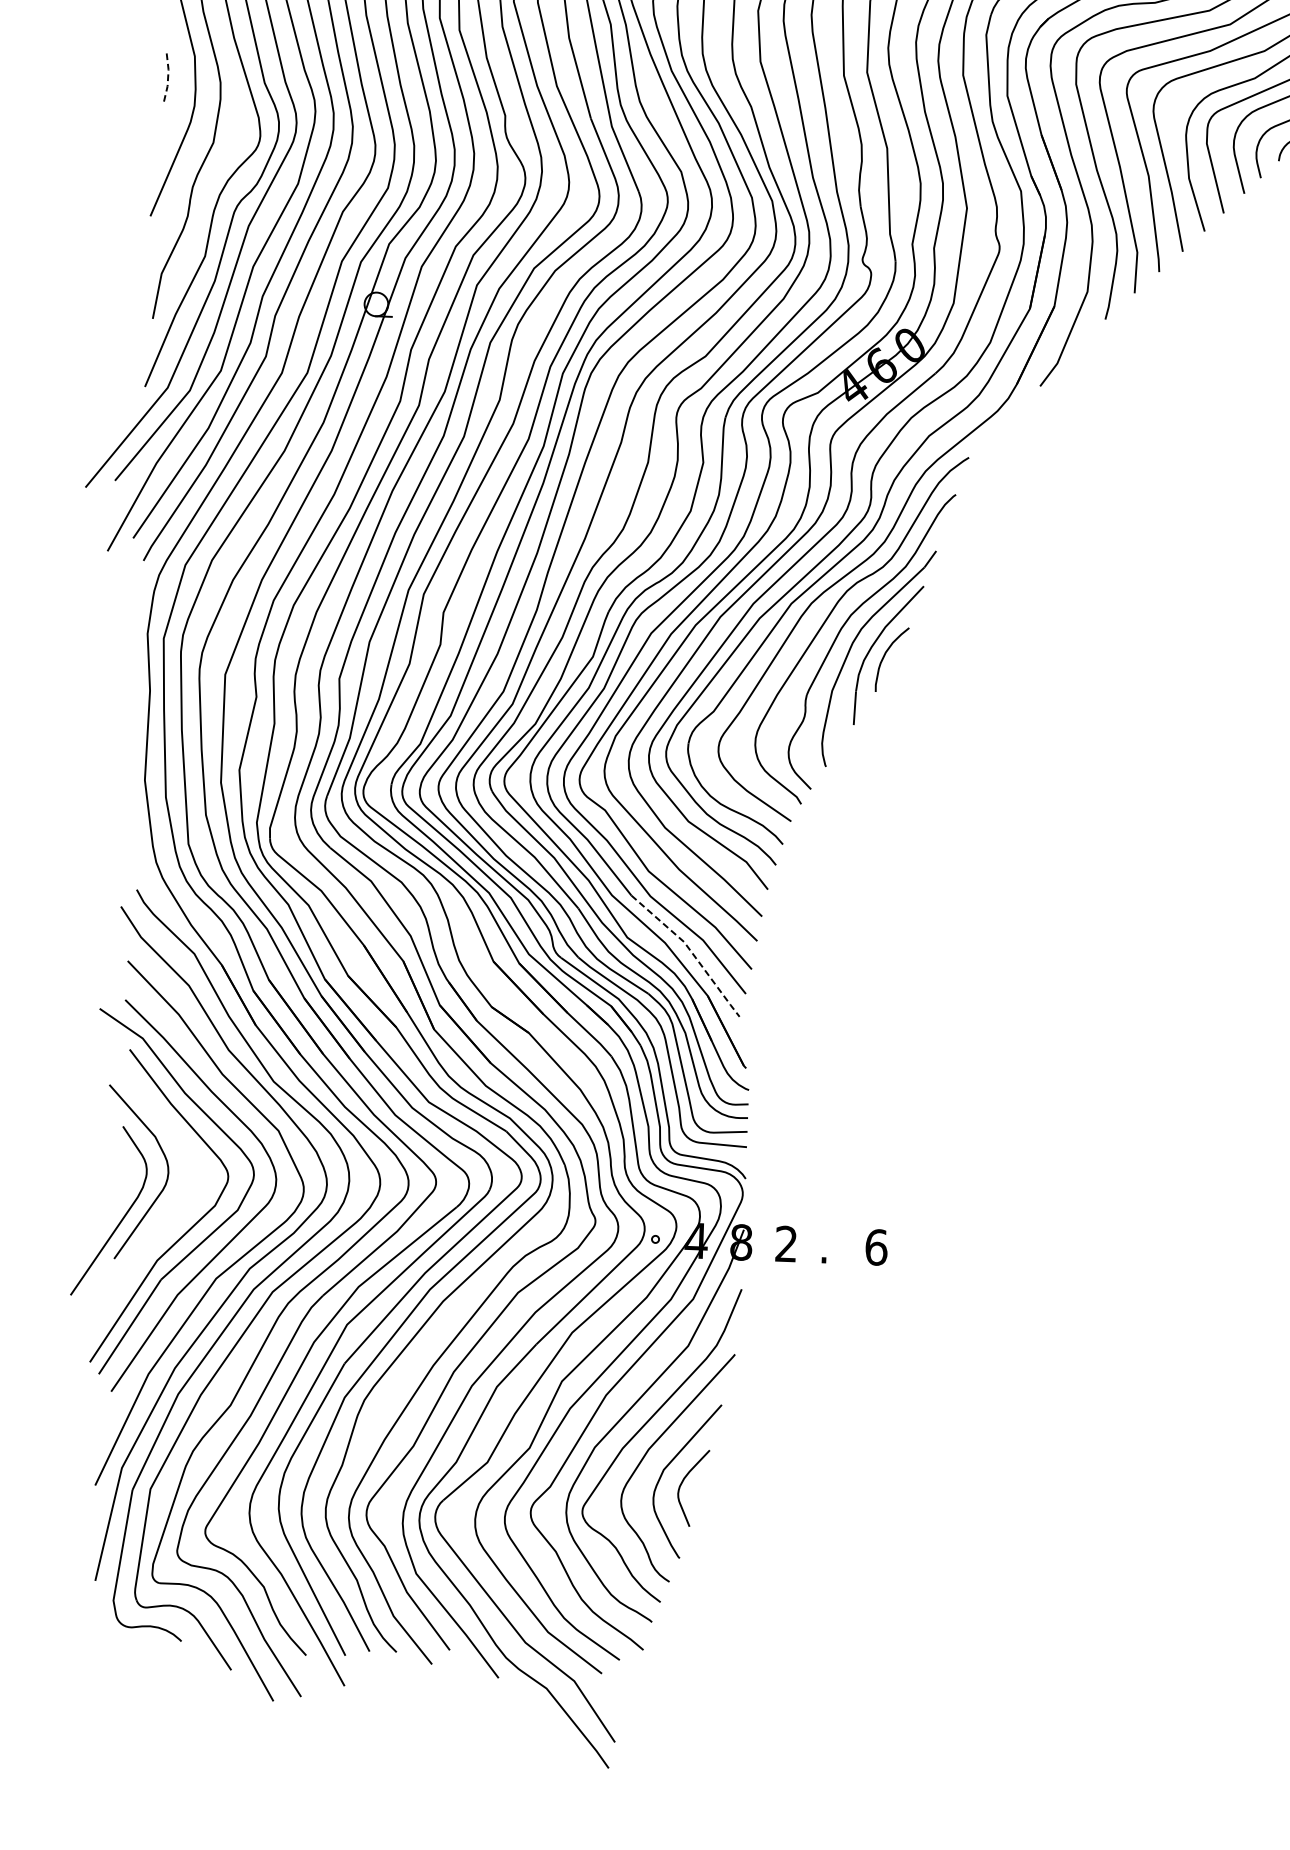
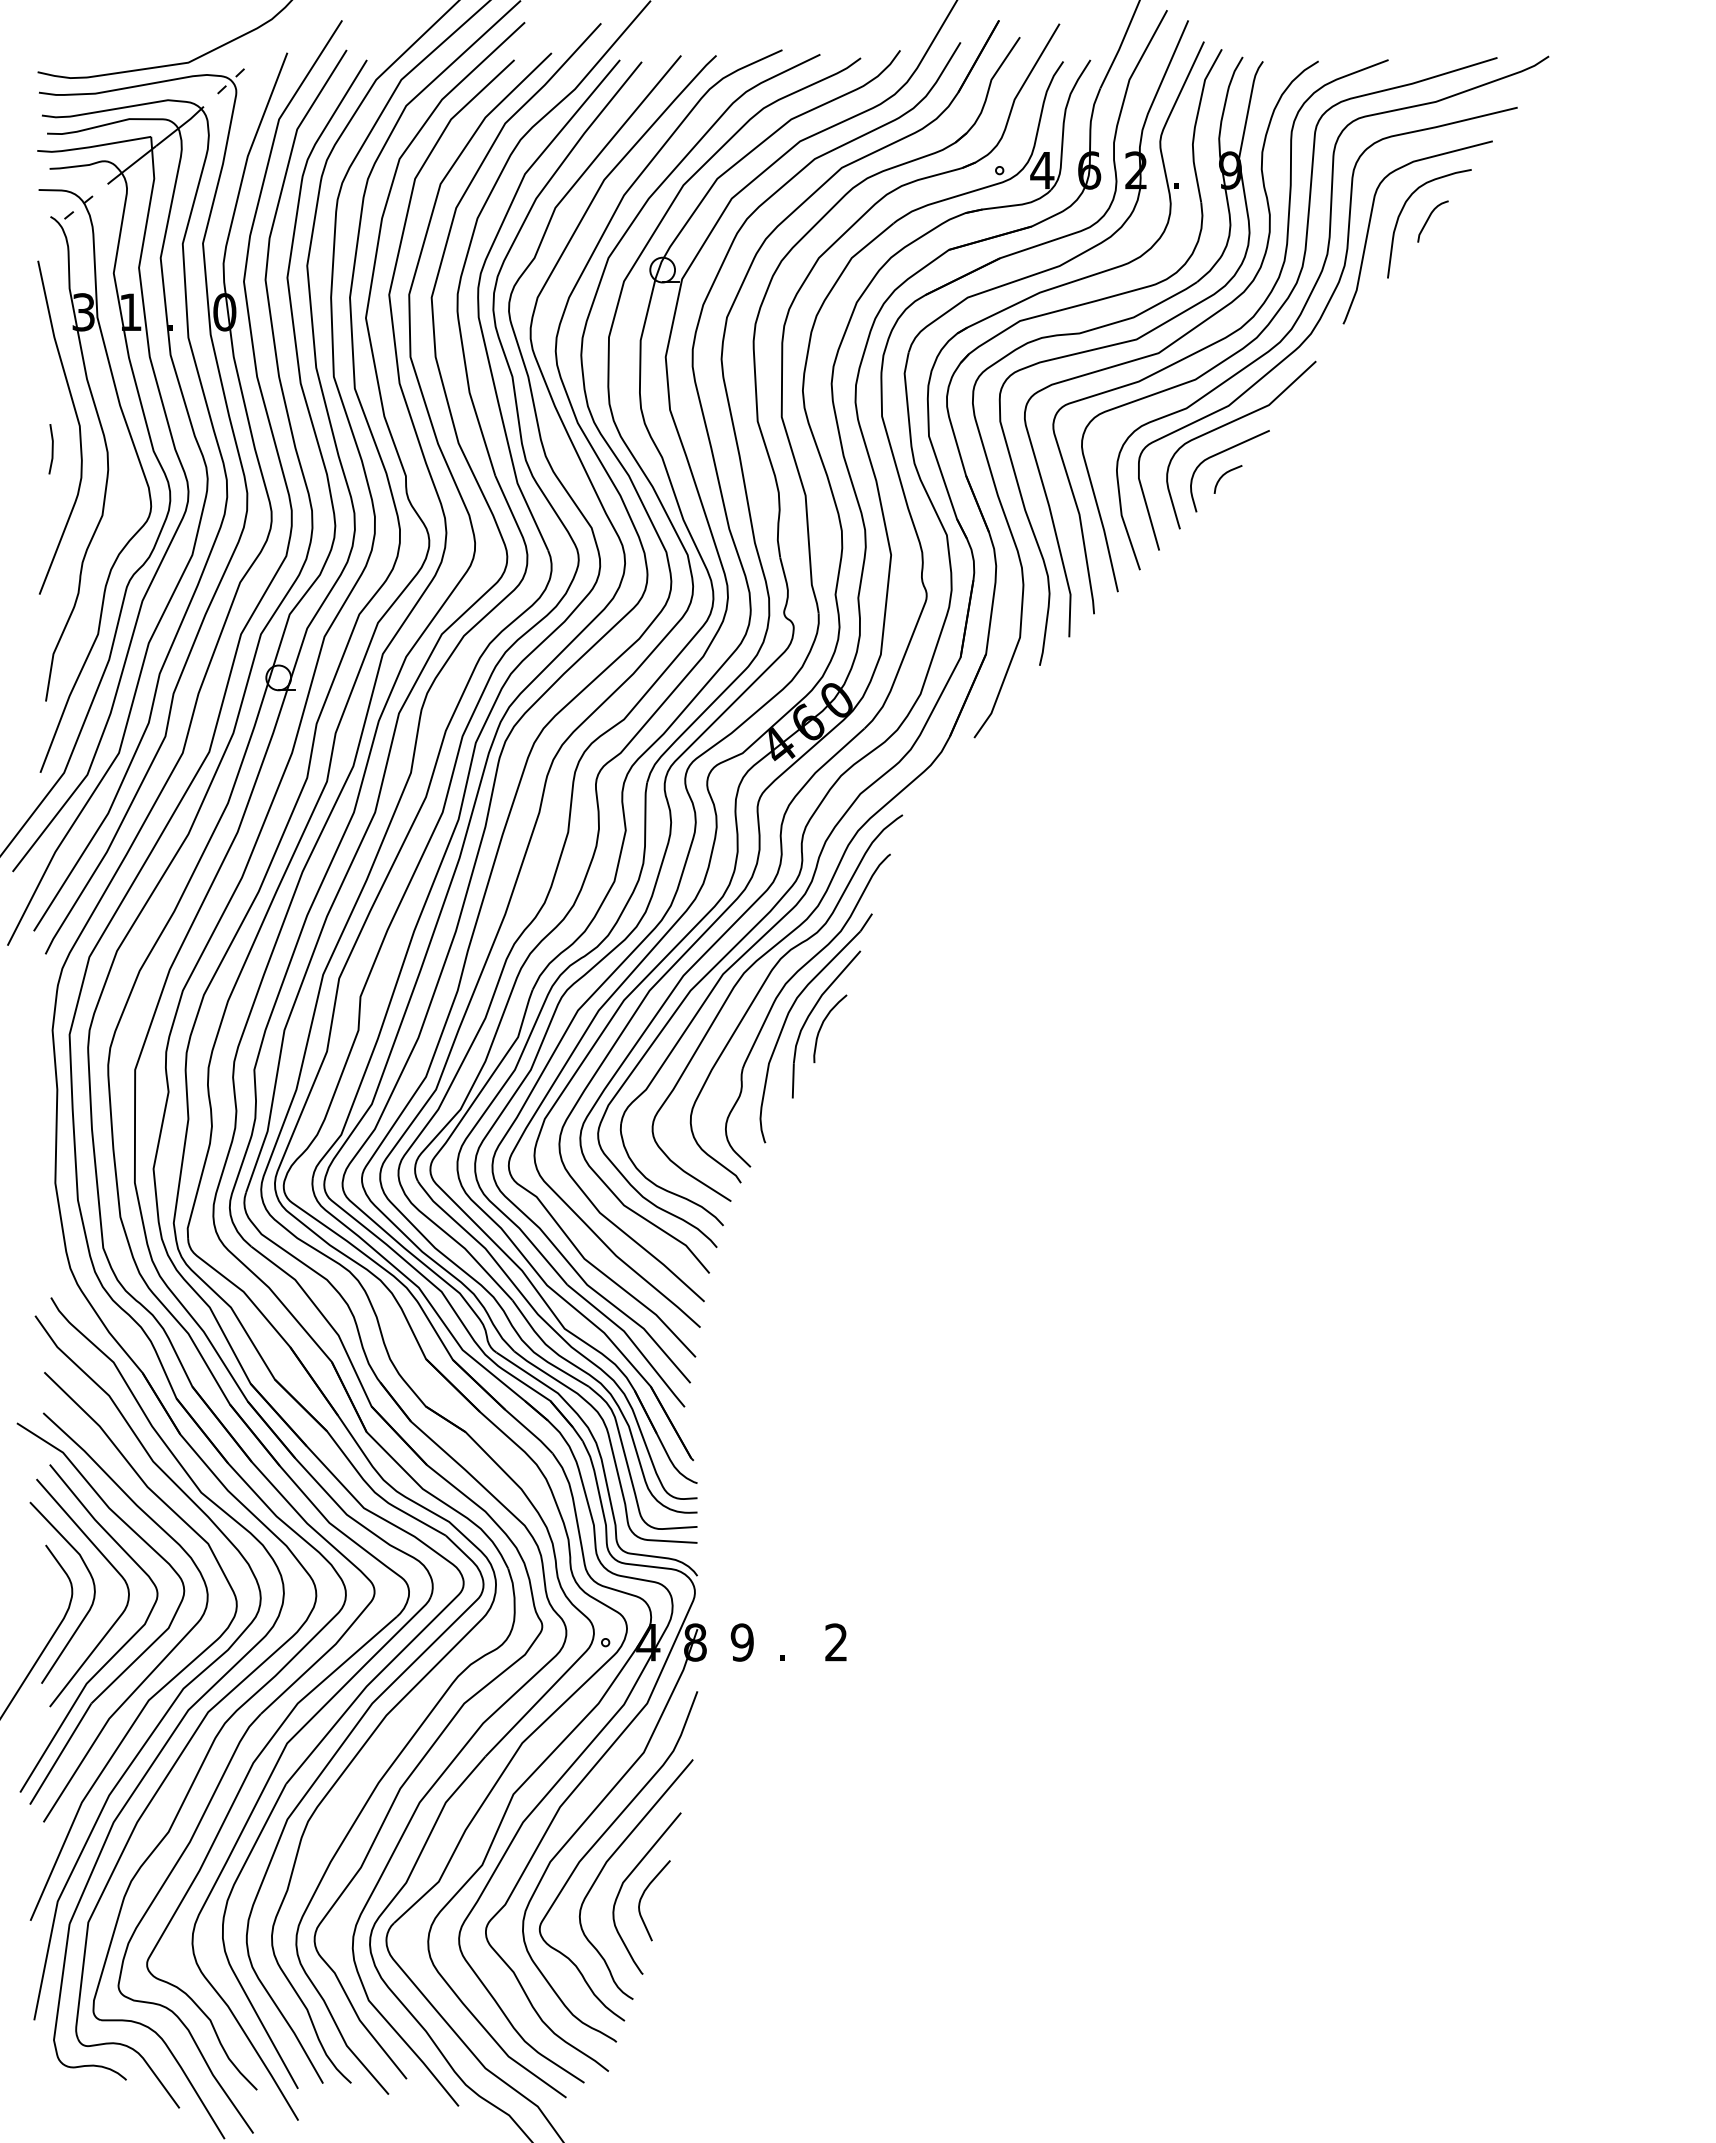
line: (167, 77) -> (52, 449), dashed -> solid
line: (690, 951) -> (631, 1340), dashed -> solid
curve: (184, 1148) -> (110, 1565), added
text: (785, 1244) -> (741, 1642), 2 -> 9
text: (876, 1247) -> (836, 1642), 6 -> 2

